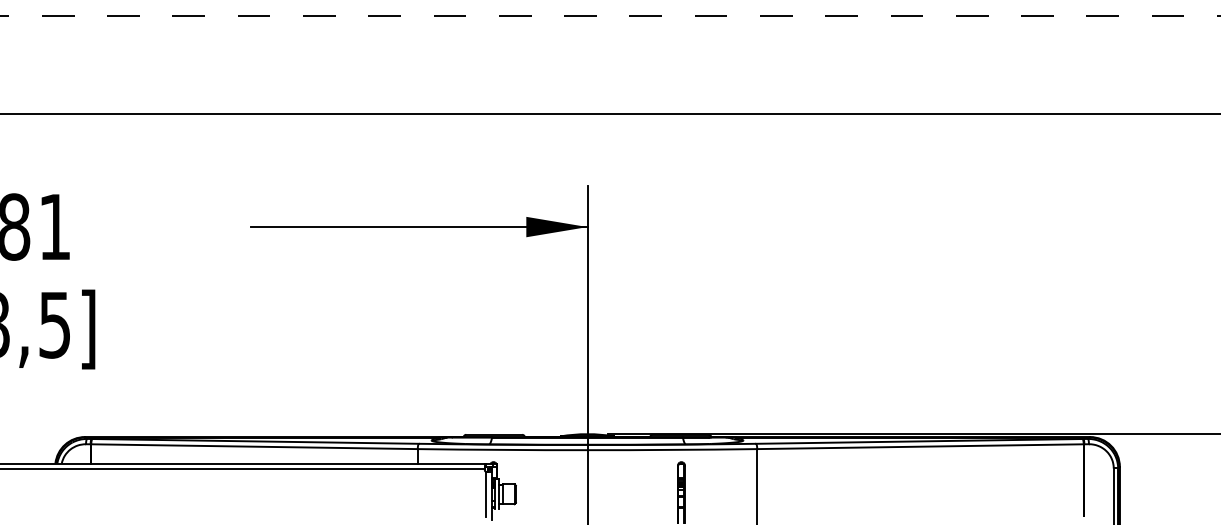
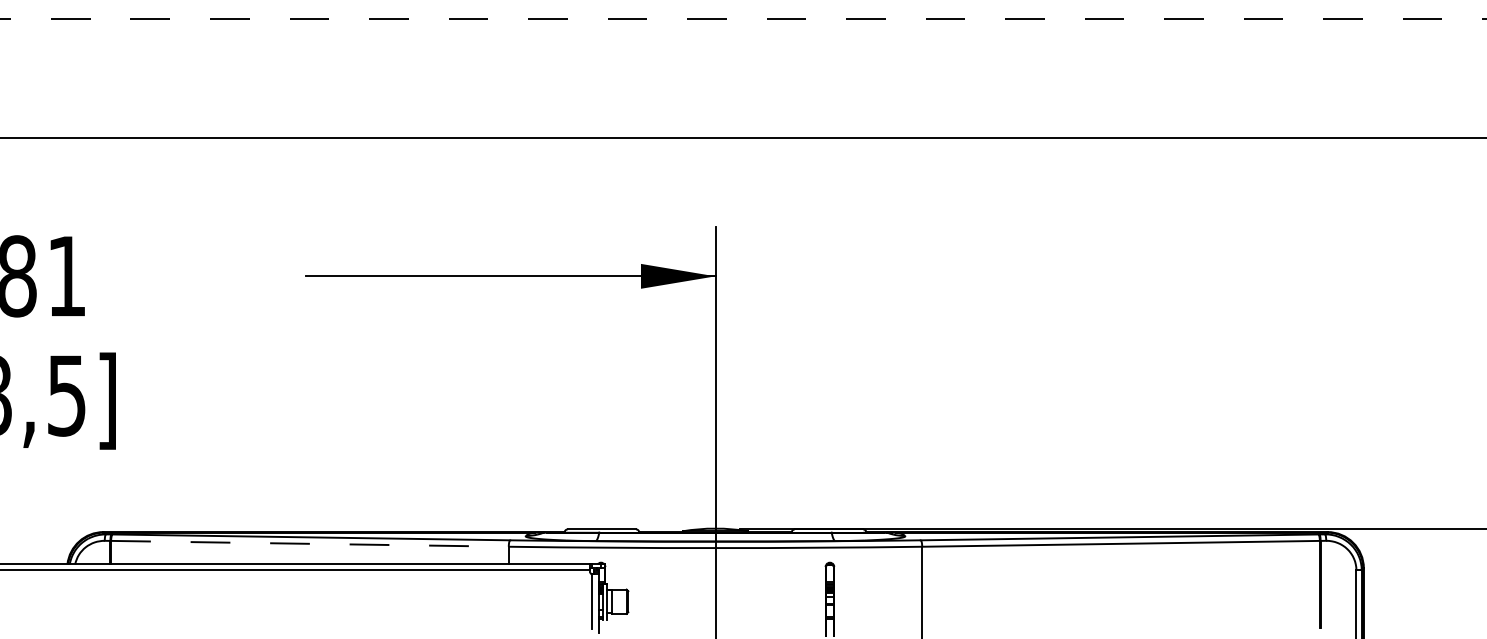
line: (255, 446) -> (311, 543), solid -> dashed

